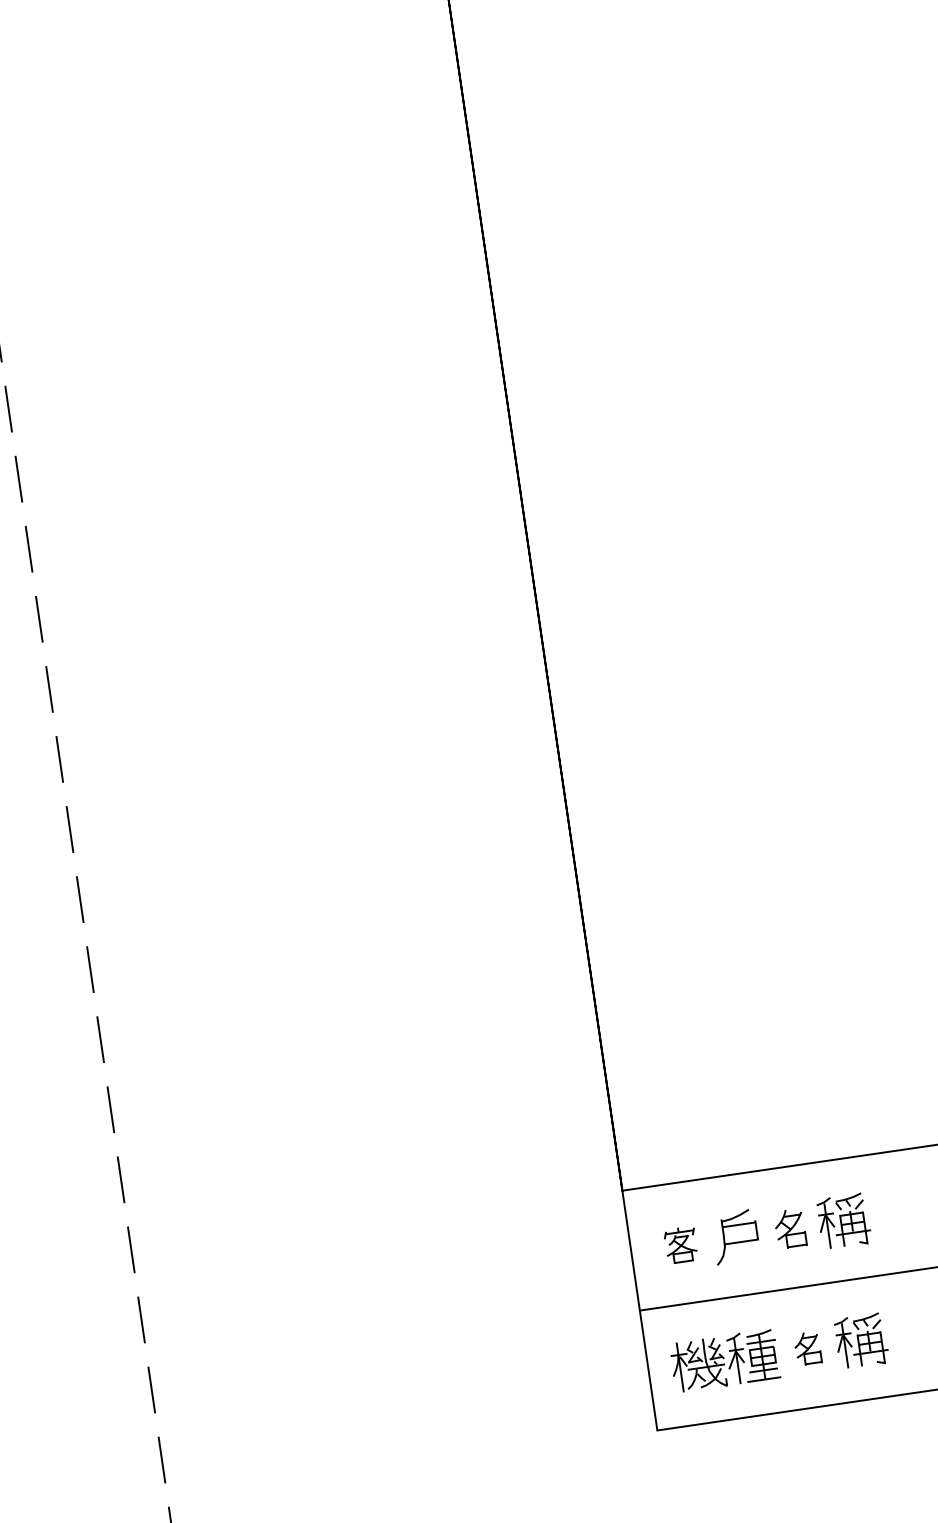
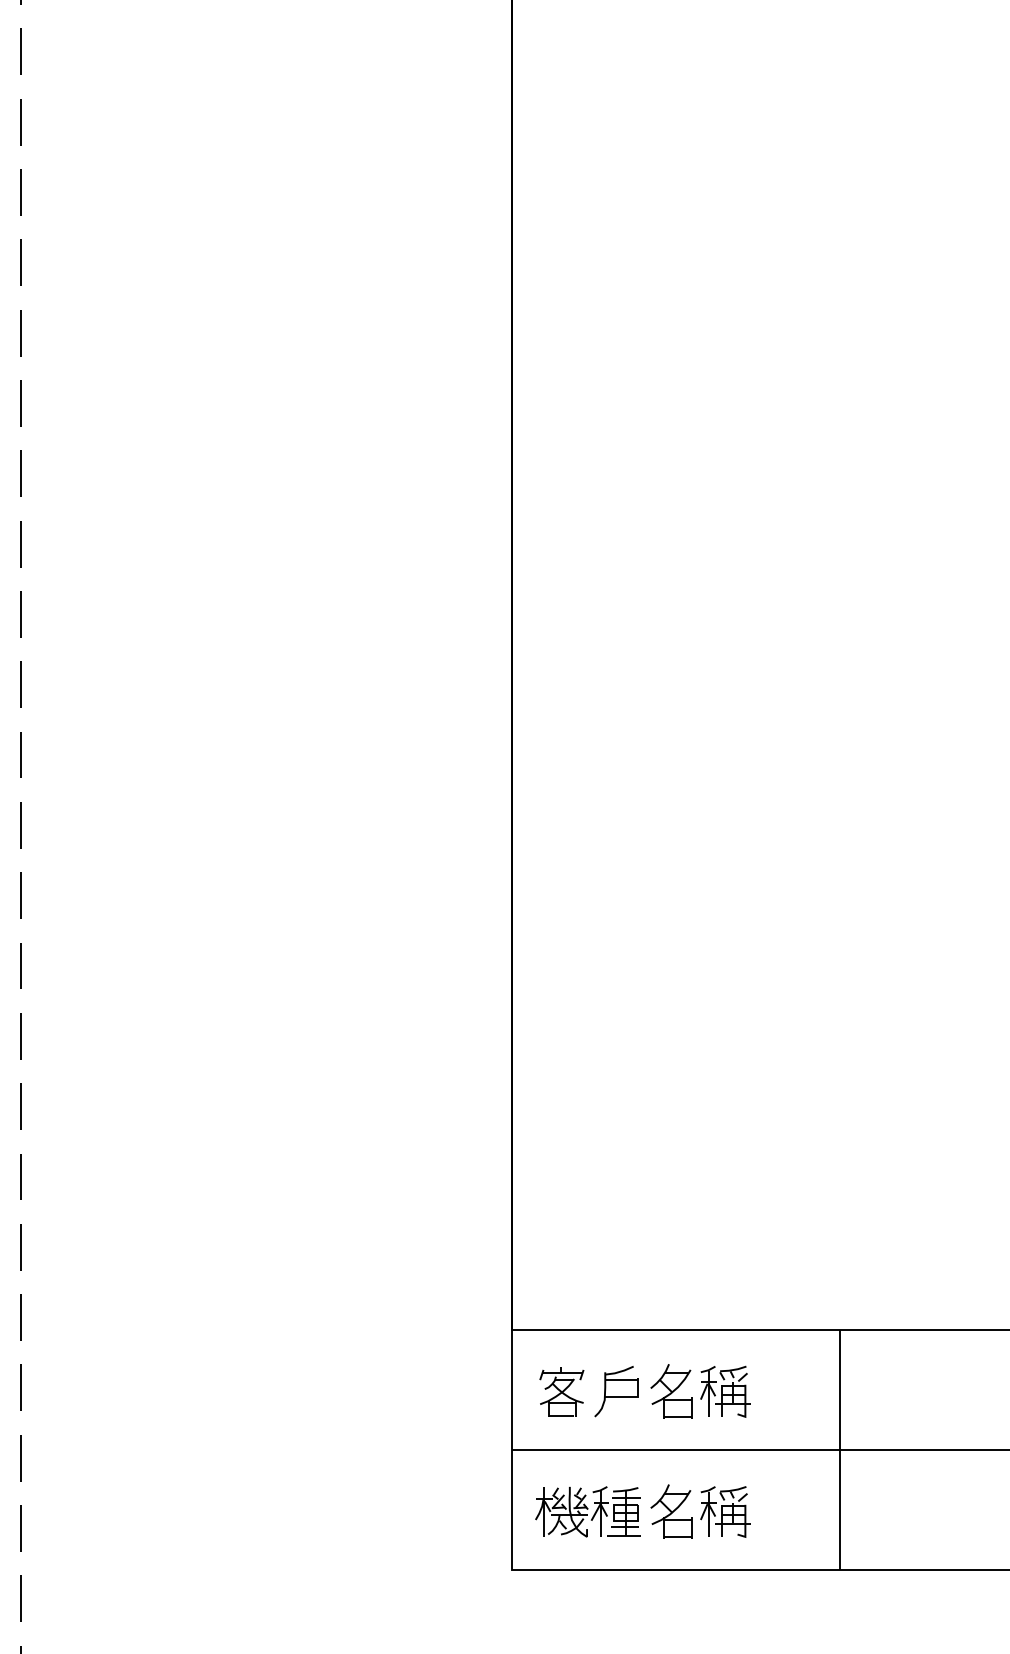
part: (790, 1228) -> (671, 1391), size x1.43
part: (680, 1244) -> (561, 1391), size x1.43
part: (807, 1348) -> (671, 1511), size x1.67

